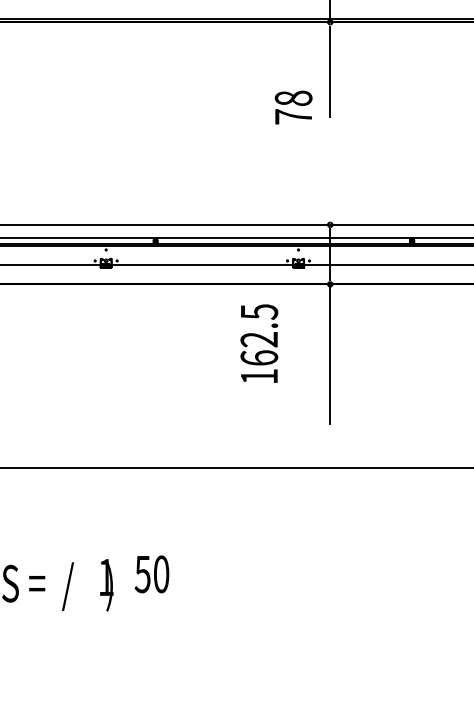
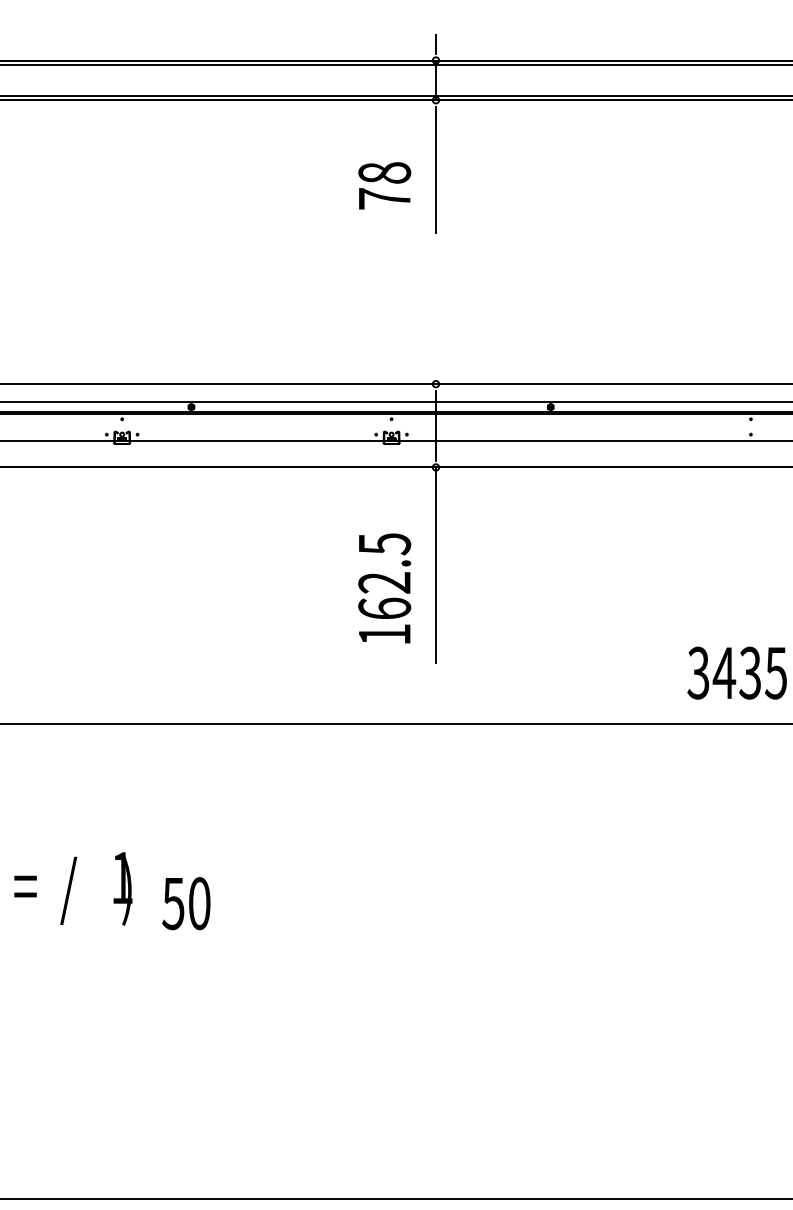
text: (293, 107) -> (384, 185), moved
text: (259, 343) -> (384, 588), moved
text: (152, 574) -> (186, 903), moved

